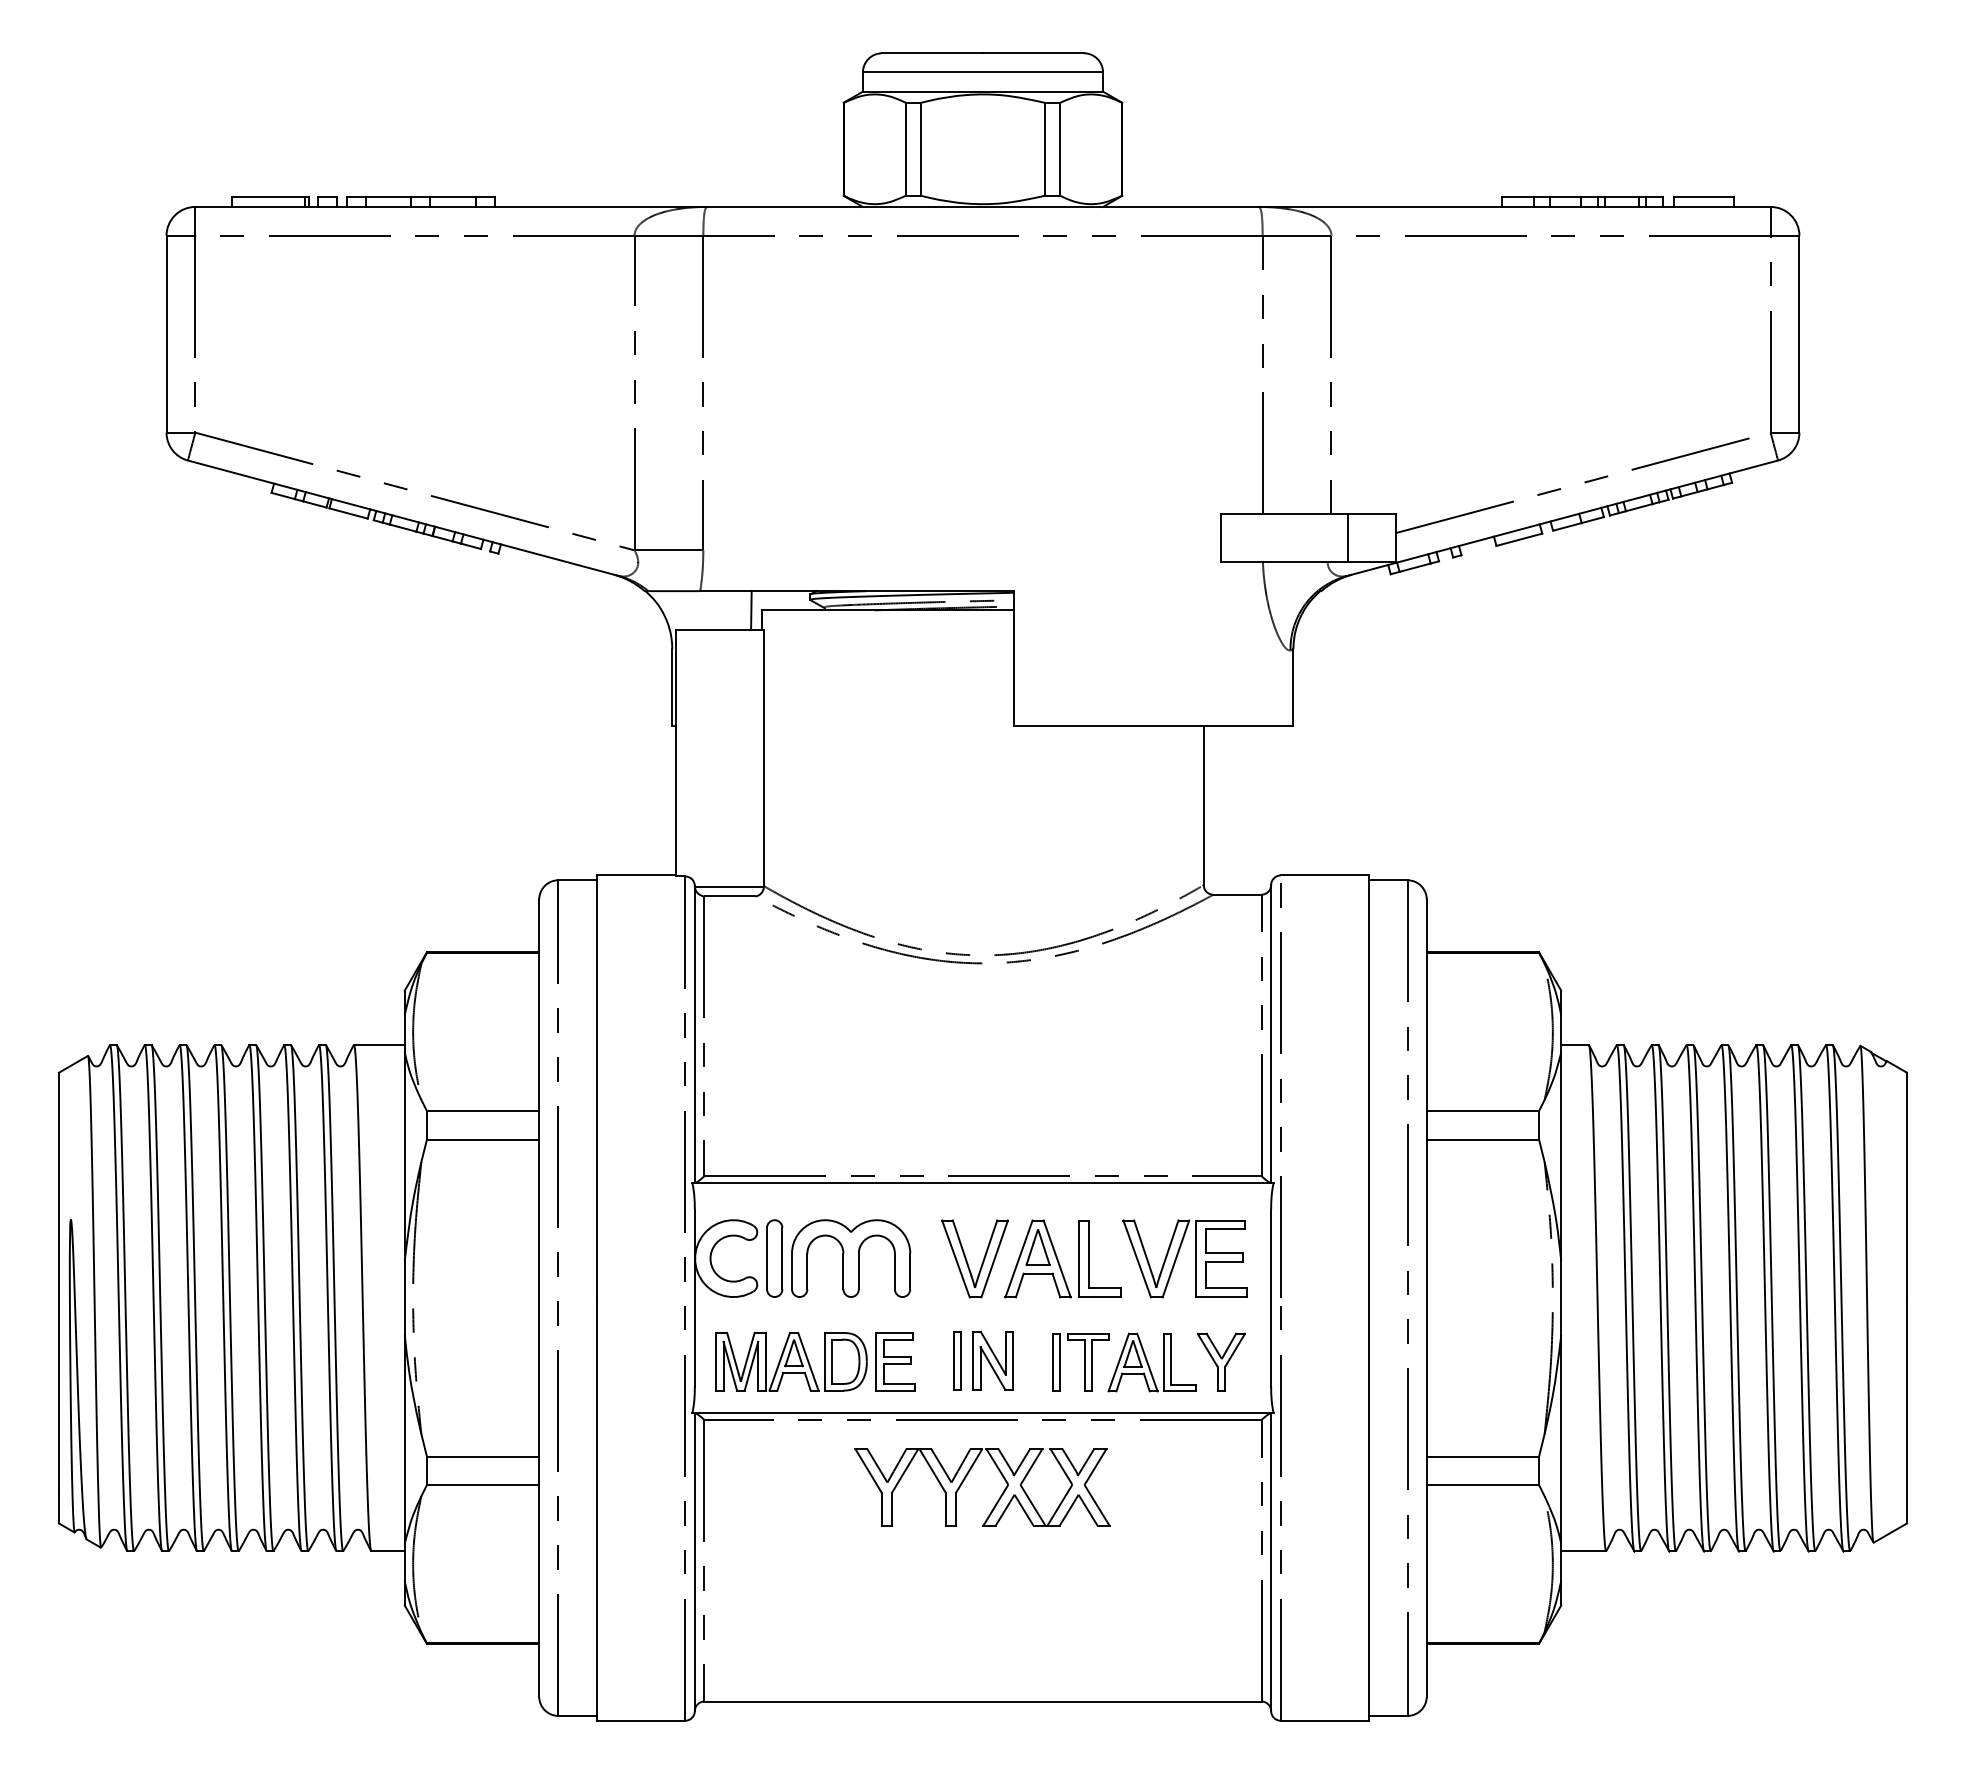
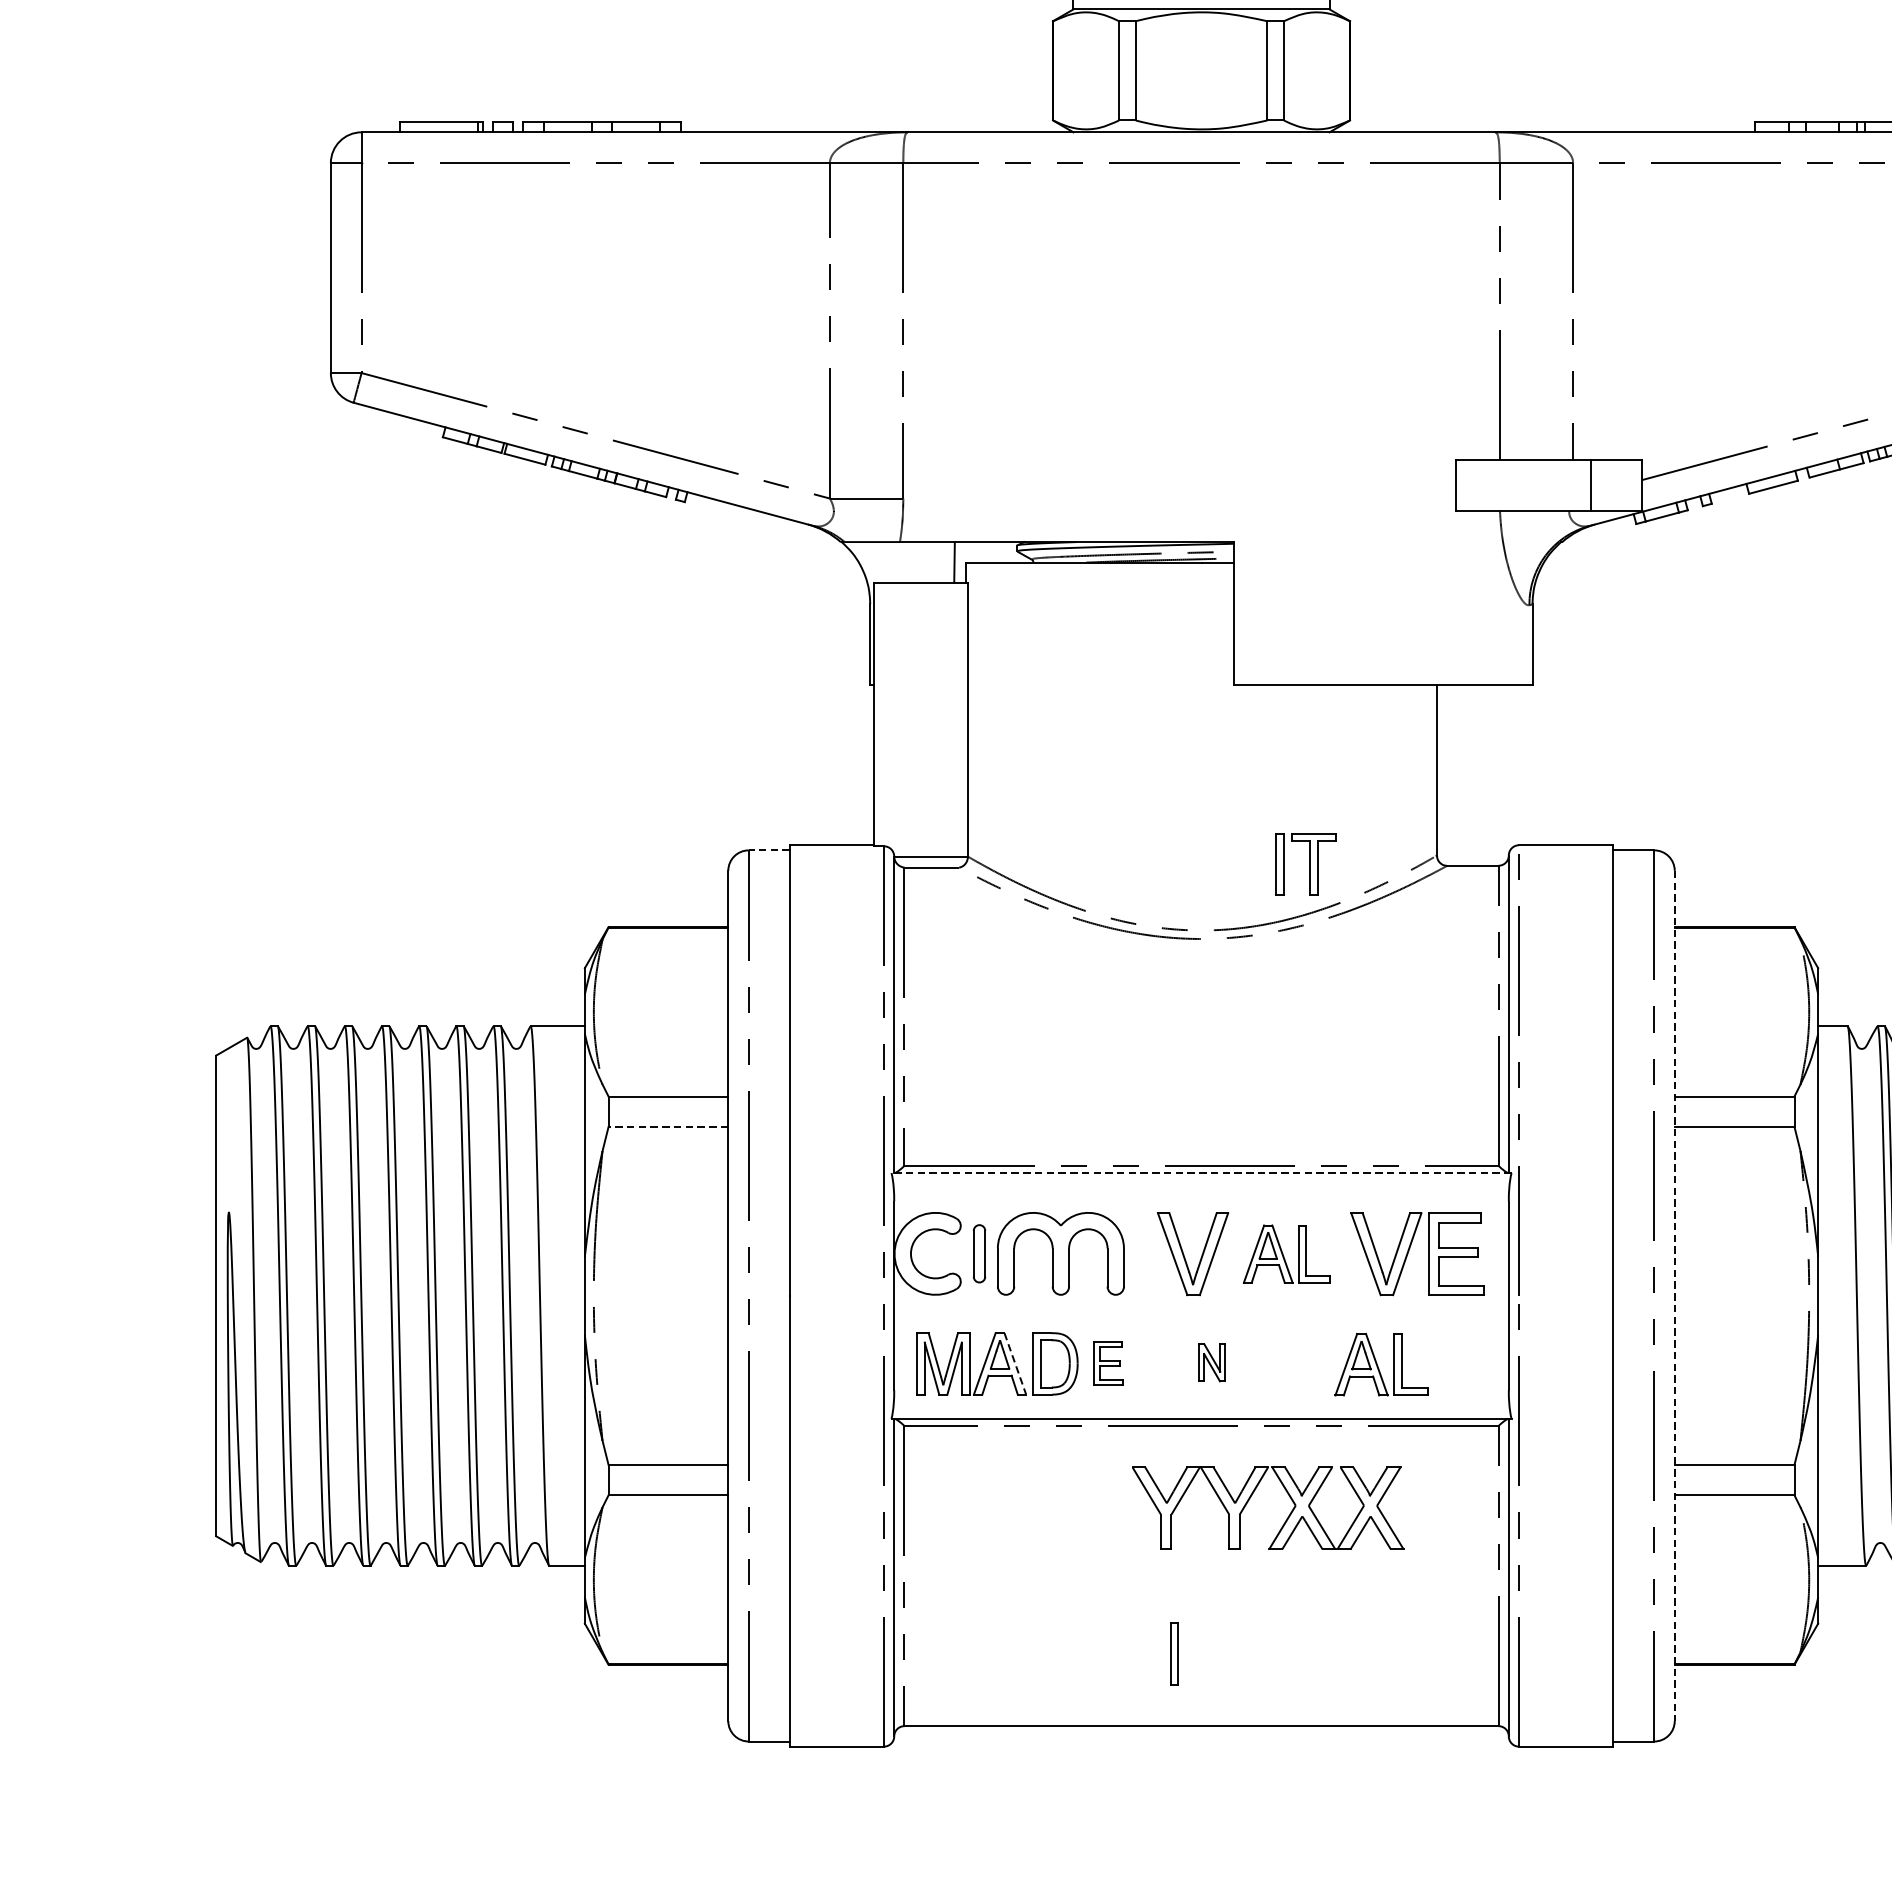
line: (577, 880) -> (769, 850), solid -> dashed
line: (482, 1139) -> (667, 1126), solid -> dashed
line: (983, 1182) -> (1202, 1172), solid -> dashed
part: (774, 1258) -> (979, 1253), size x0.7
part: (1062, 1258) -> (1286, 1253), size x0.7
line: (1426, 1298) -> (1674, 1296), solid -> dashed
part: (957, 1360) -> (1174, 1653), moved
part: (992, 1360) -> (1211, 1362), size x0.6
line: (808, 1361) -> (1015, 1363), solid -> dashed
part: (895, 1361) -> (1108, 1363), size x0.7
part: (1221, 1361) -> (1455, 1363), removed
part: (1080, 1362) -> (1305, 864), moved
part: (965, 1479) -> (1250, 1500), moved

